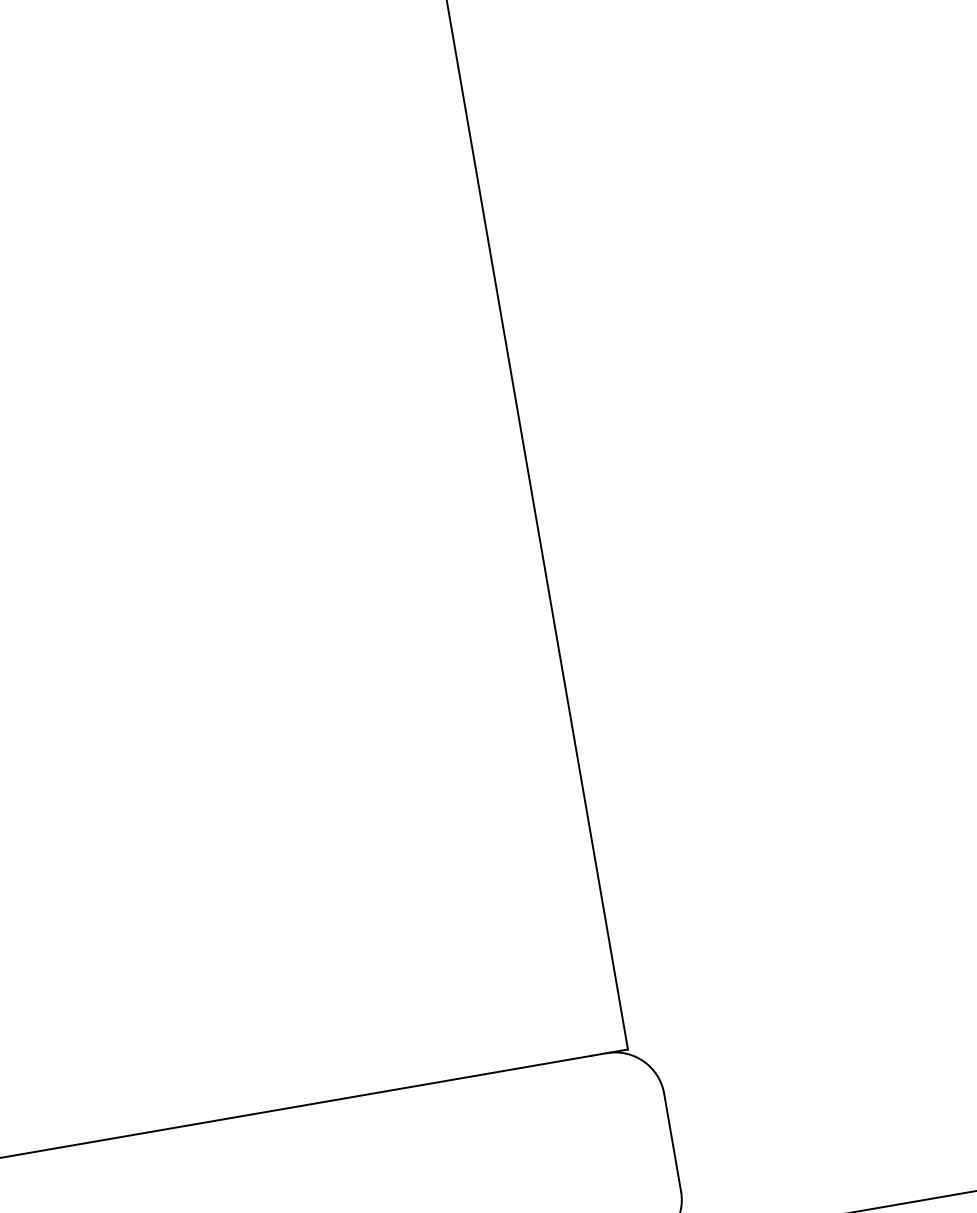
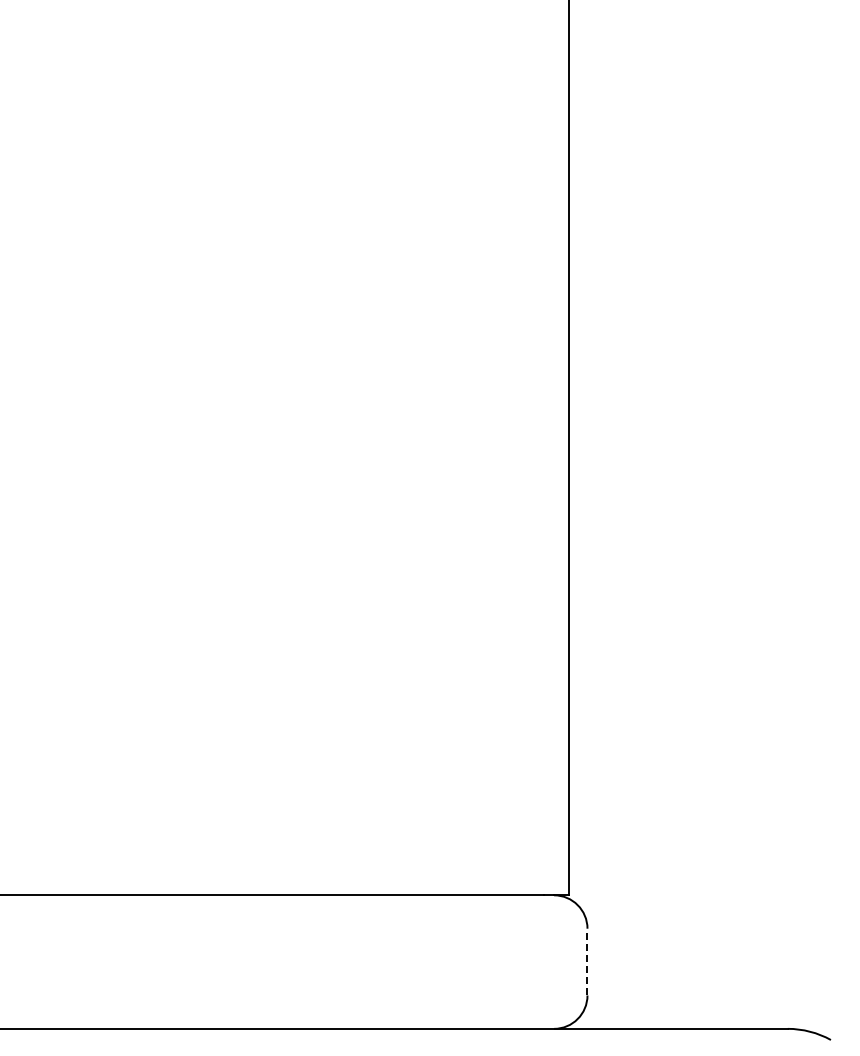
line: (672, 1141) -> (587, 961), solid -> dashed

